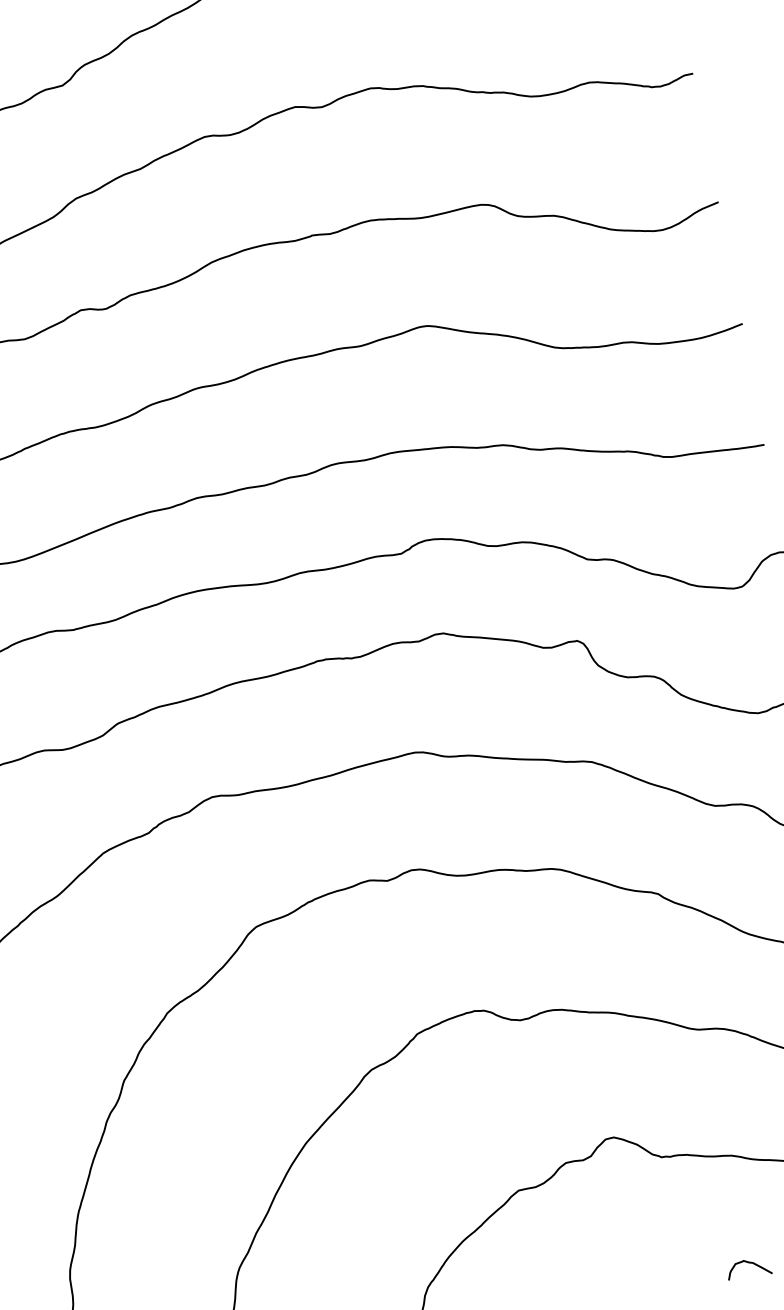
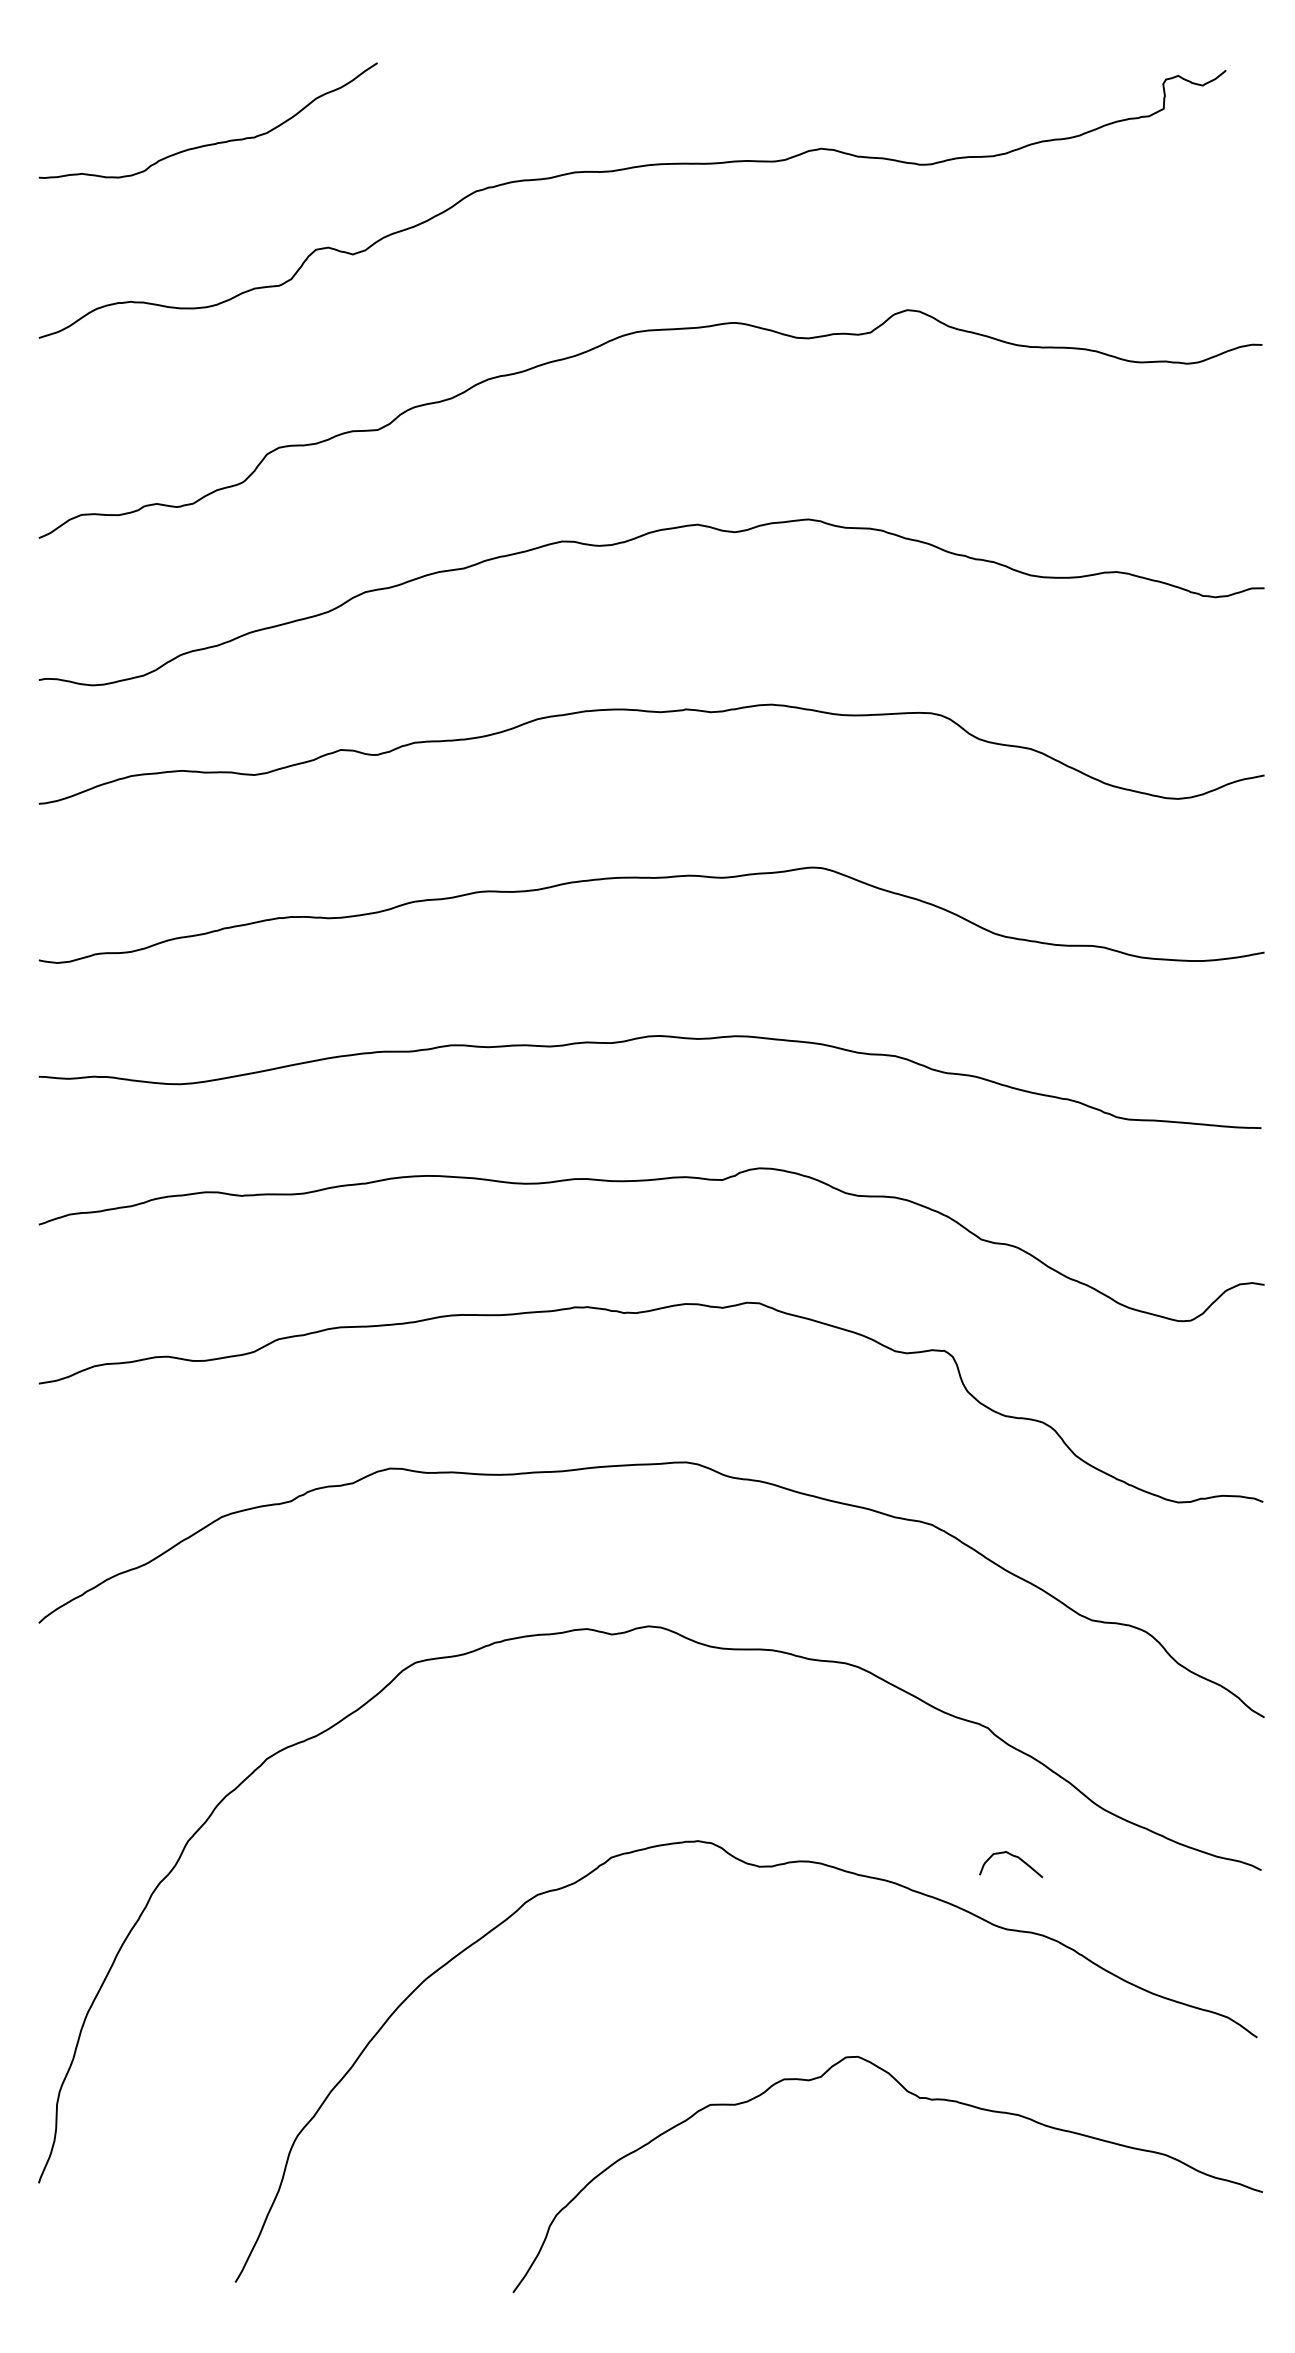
curve: (748, 1263) -> (1012, 1856), moved

